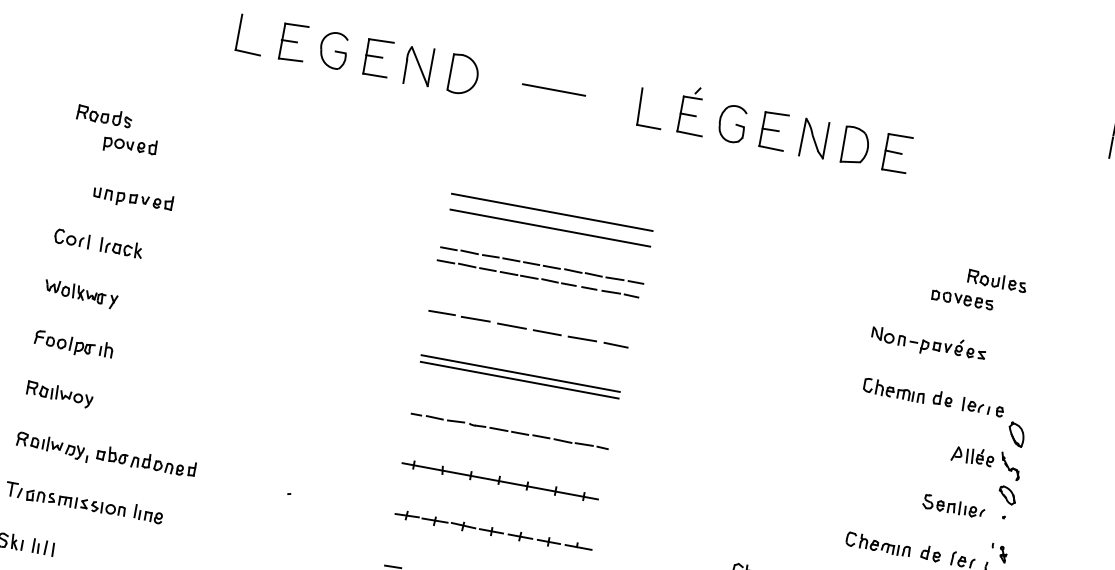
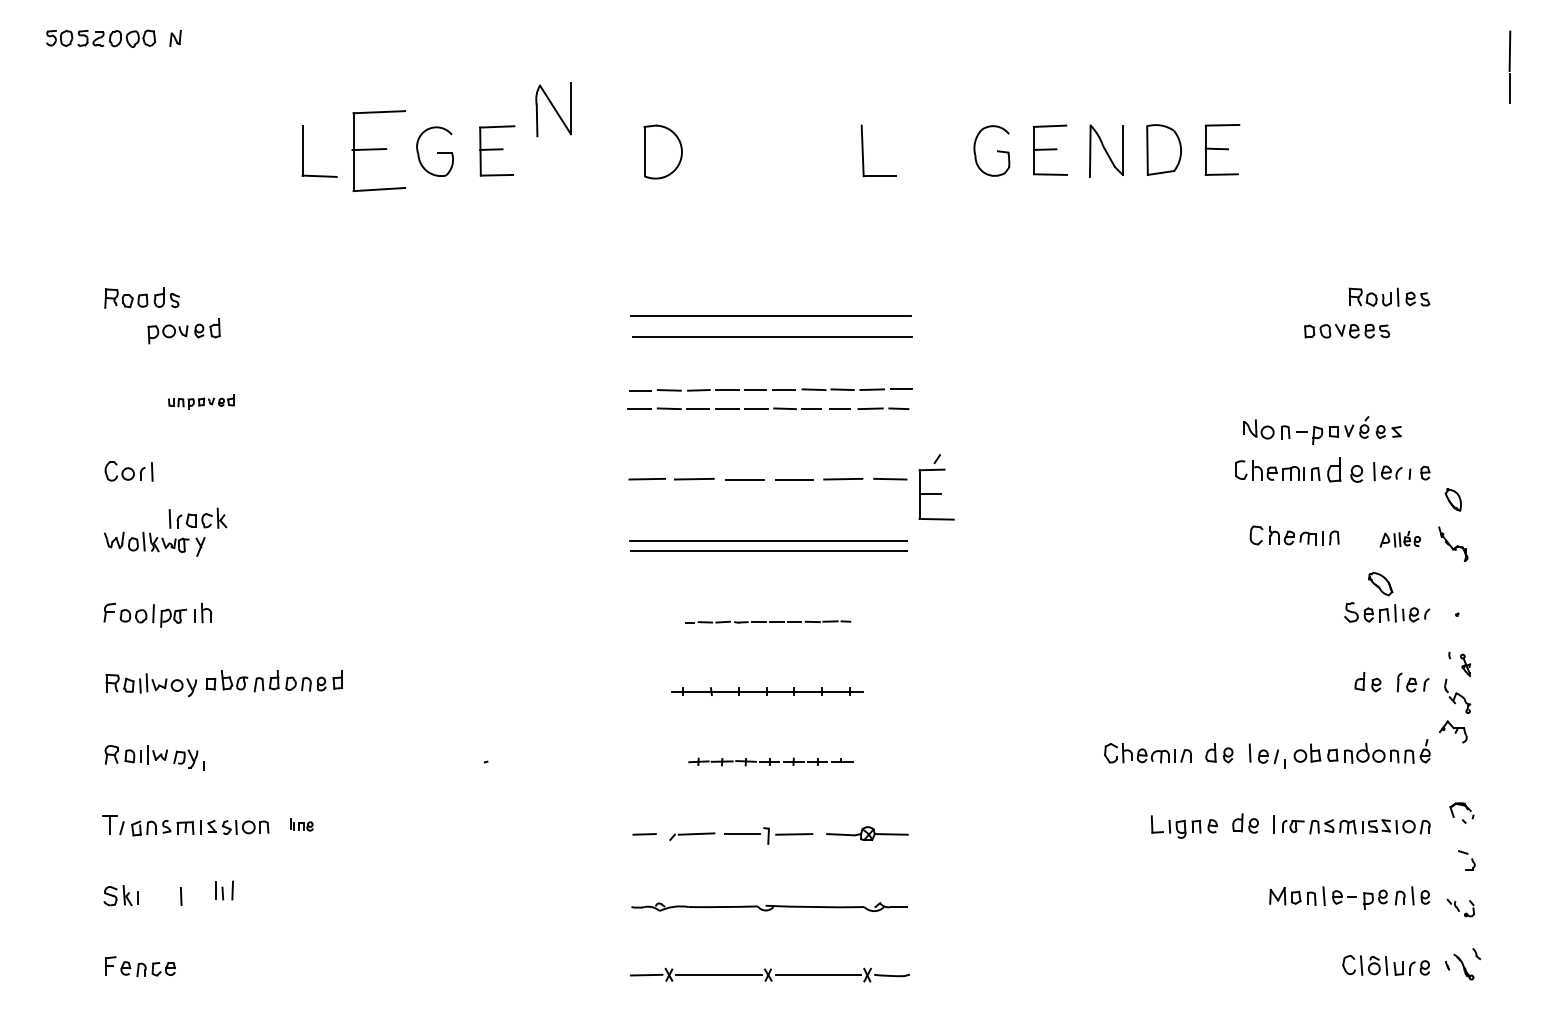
part: (293, 42) -> (378, 151), size x1.6
part: (418, 66) -> (553, 109), moved
part: (463, 74) -> (662, 151), moved
line: (553, 89) -> (742, 149), removed
part: (693, 111) -> (936, 487), moved
part: (133, 198) -> (201, 401), size x0.6
part: (121, 247) -> (197, 517), moved
part: (928, 344) -> (1322, 430), moved
part: (943, 398) -> (1345, 469), size x1.4
part: (509, 430) -> (767, 621), size x0.6
part: (1016, 434) -> (1453, 499), size x0.7
part: (973, 455) -> (1400, 538), size x0.7
part: (145, 461) -> (273, 681), moved
part: (499, 480) -> (767, 691), size x0.7
part: (1007, 495) -> (1380, 583), moved
part: (148, 514) -> (301, 824), size x0.6
part: (492, 531) -> (770, 761), size x0.6
part: (878, 544) -> (1294, 535), moved
part: (39, 546) -> (224, 890), moved

